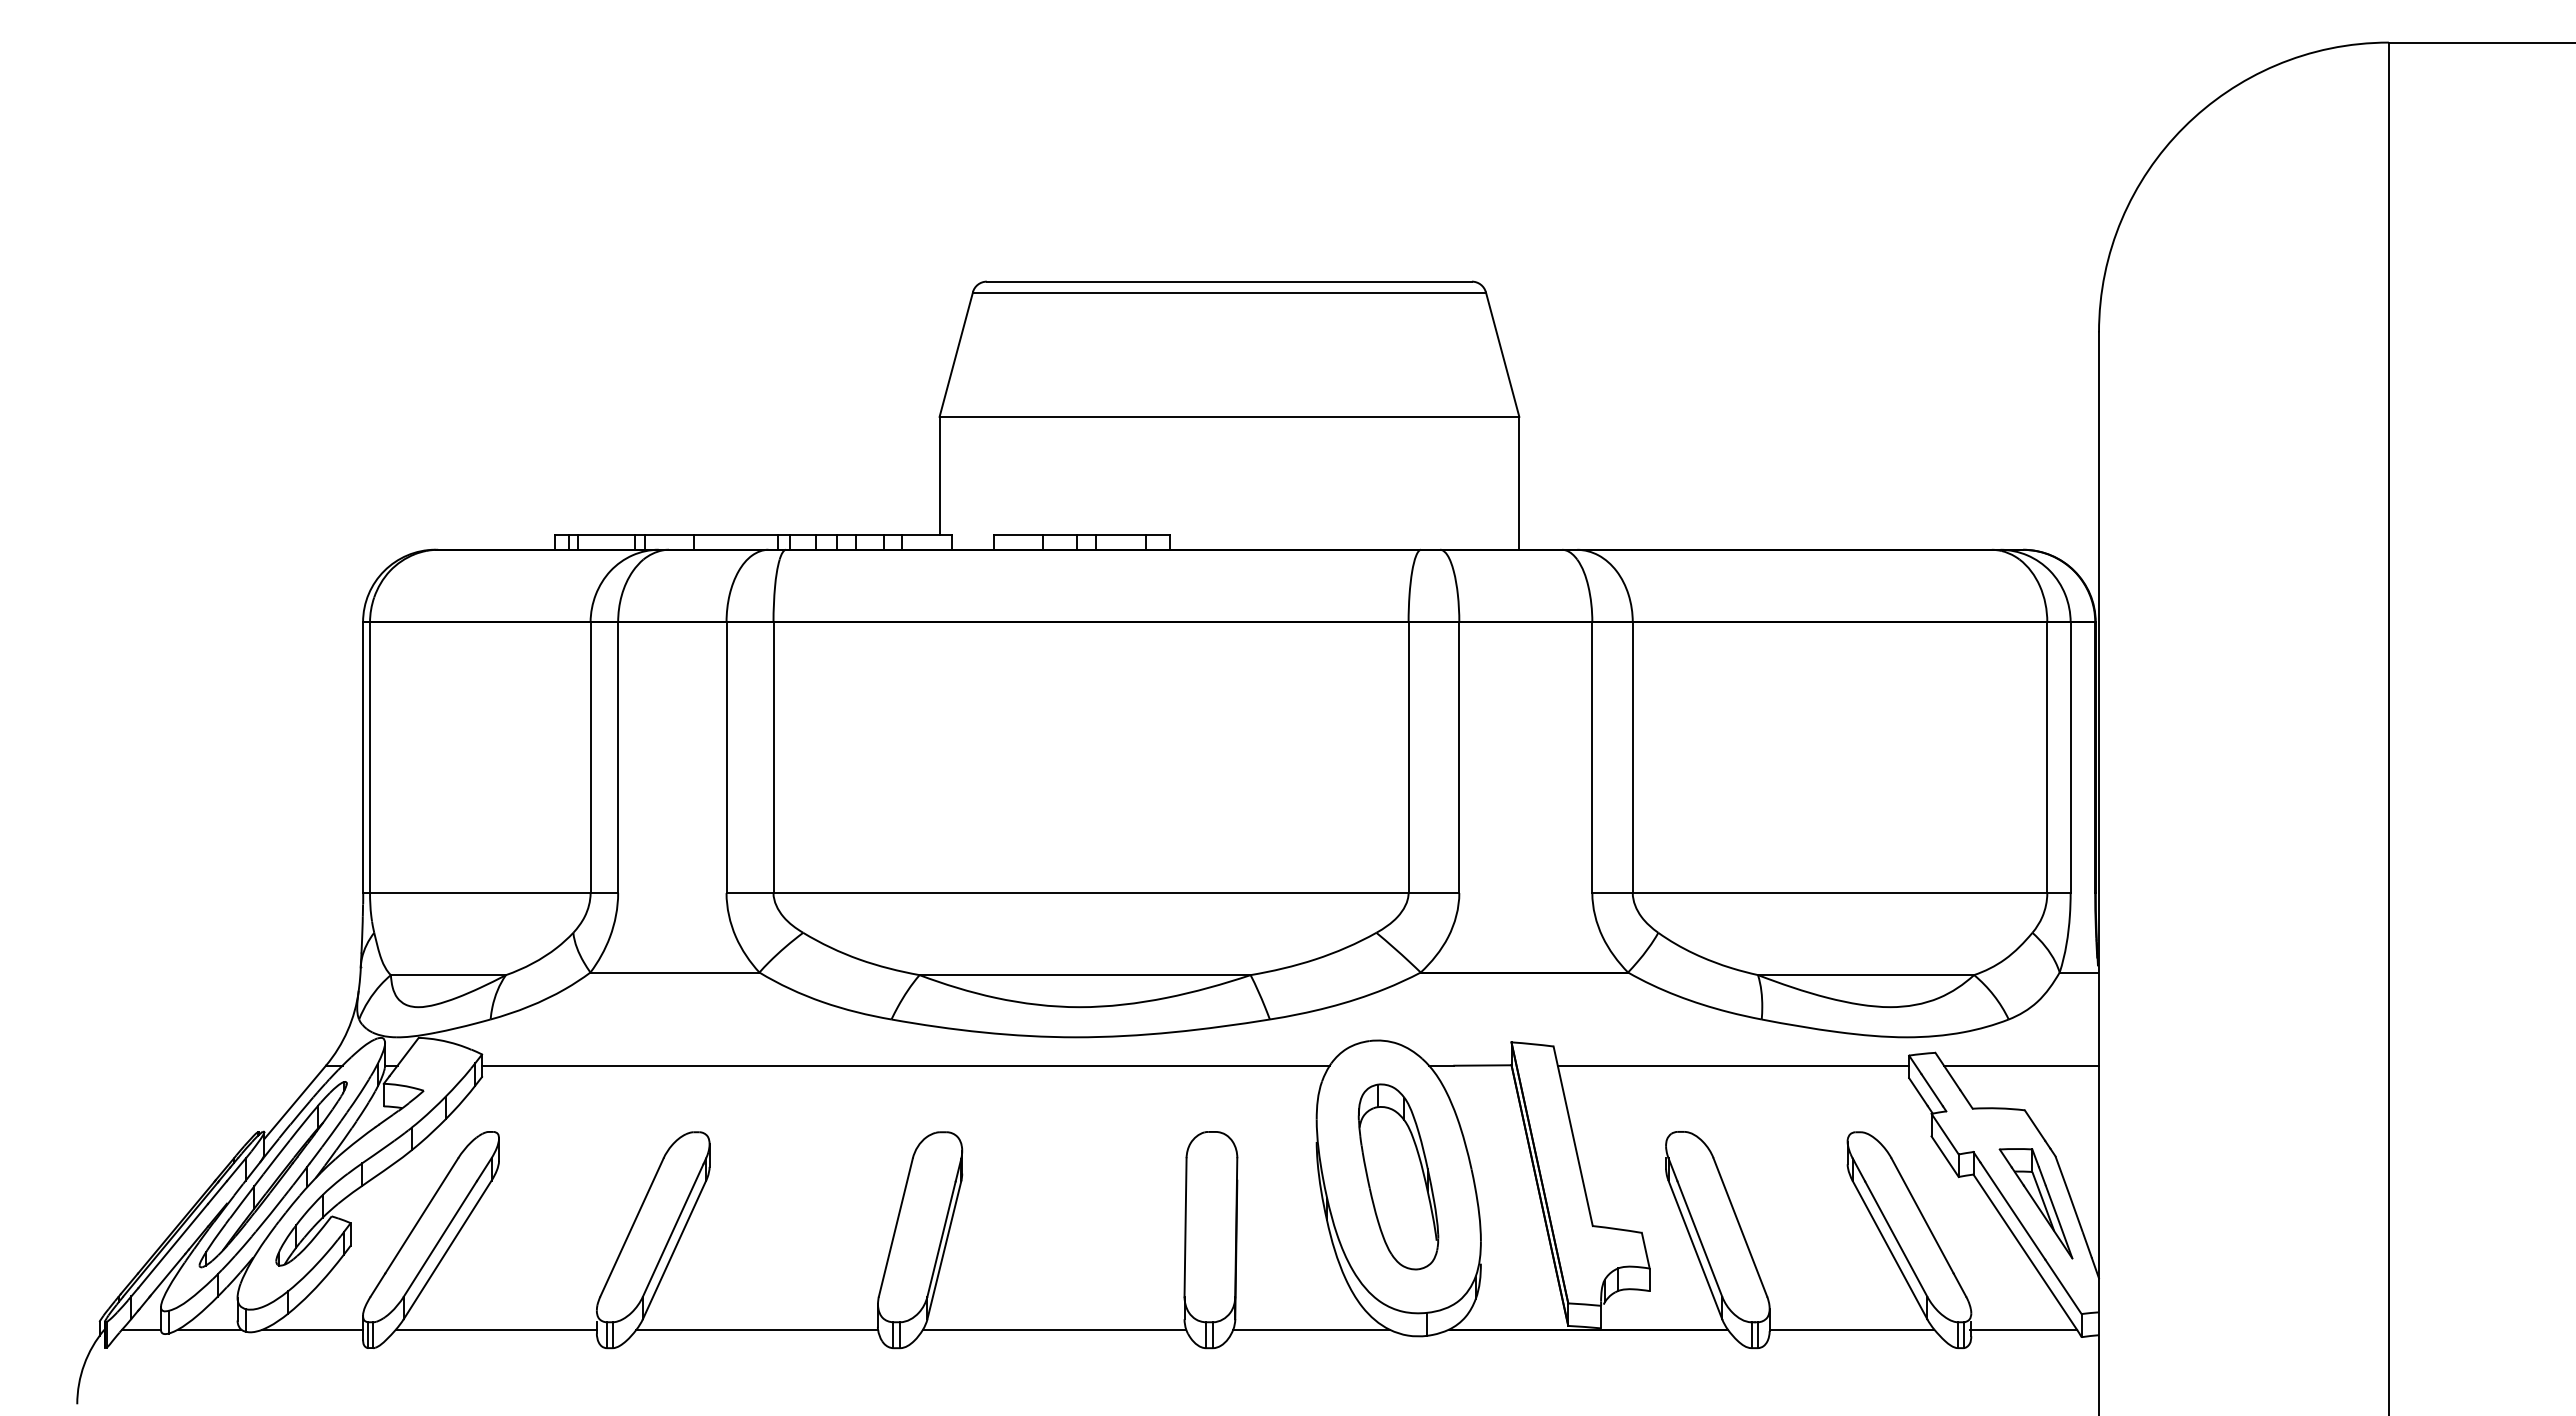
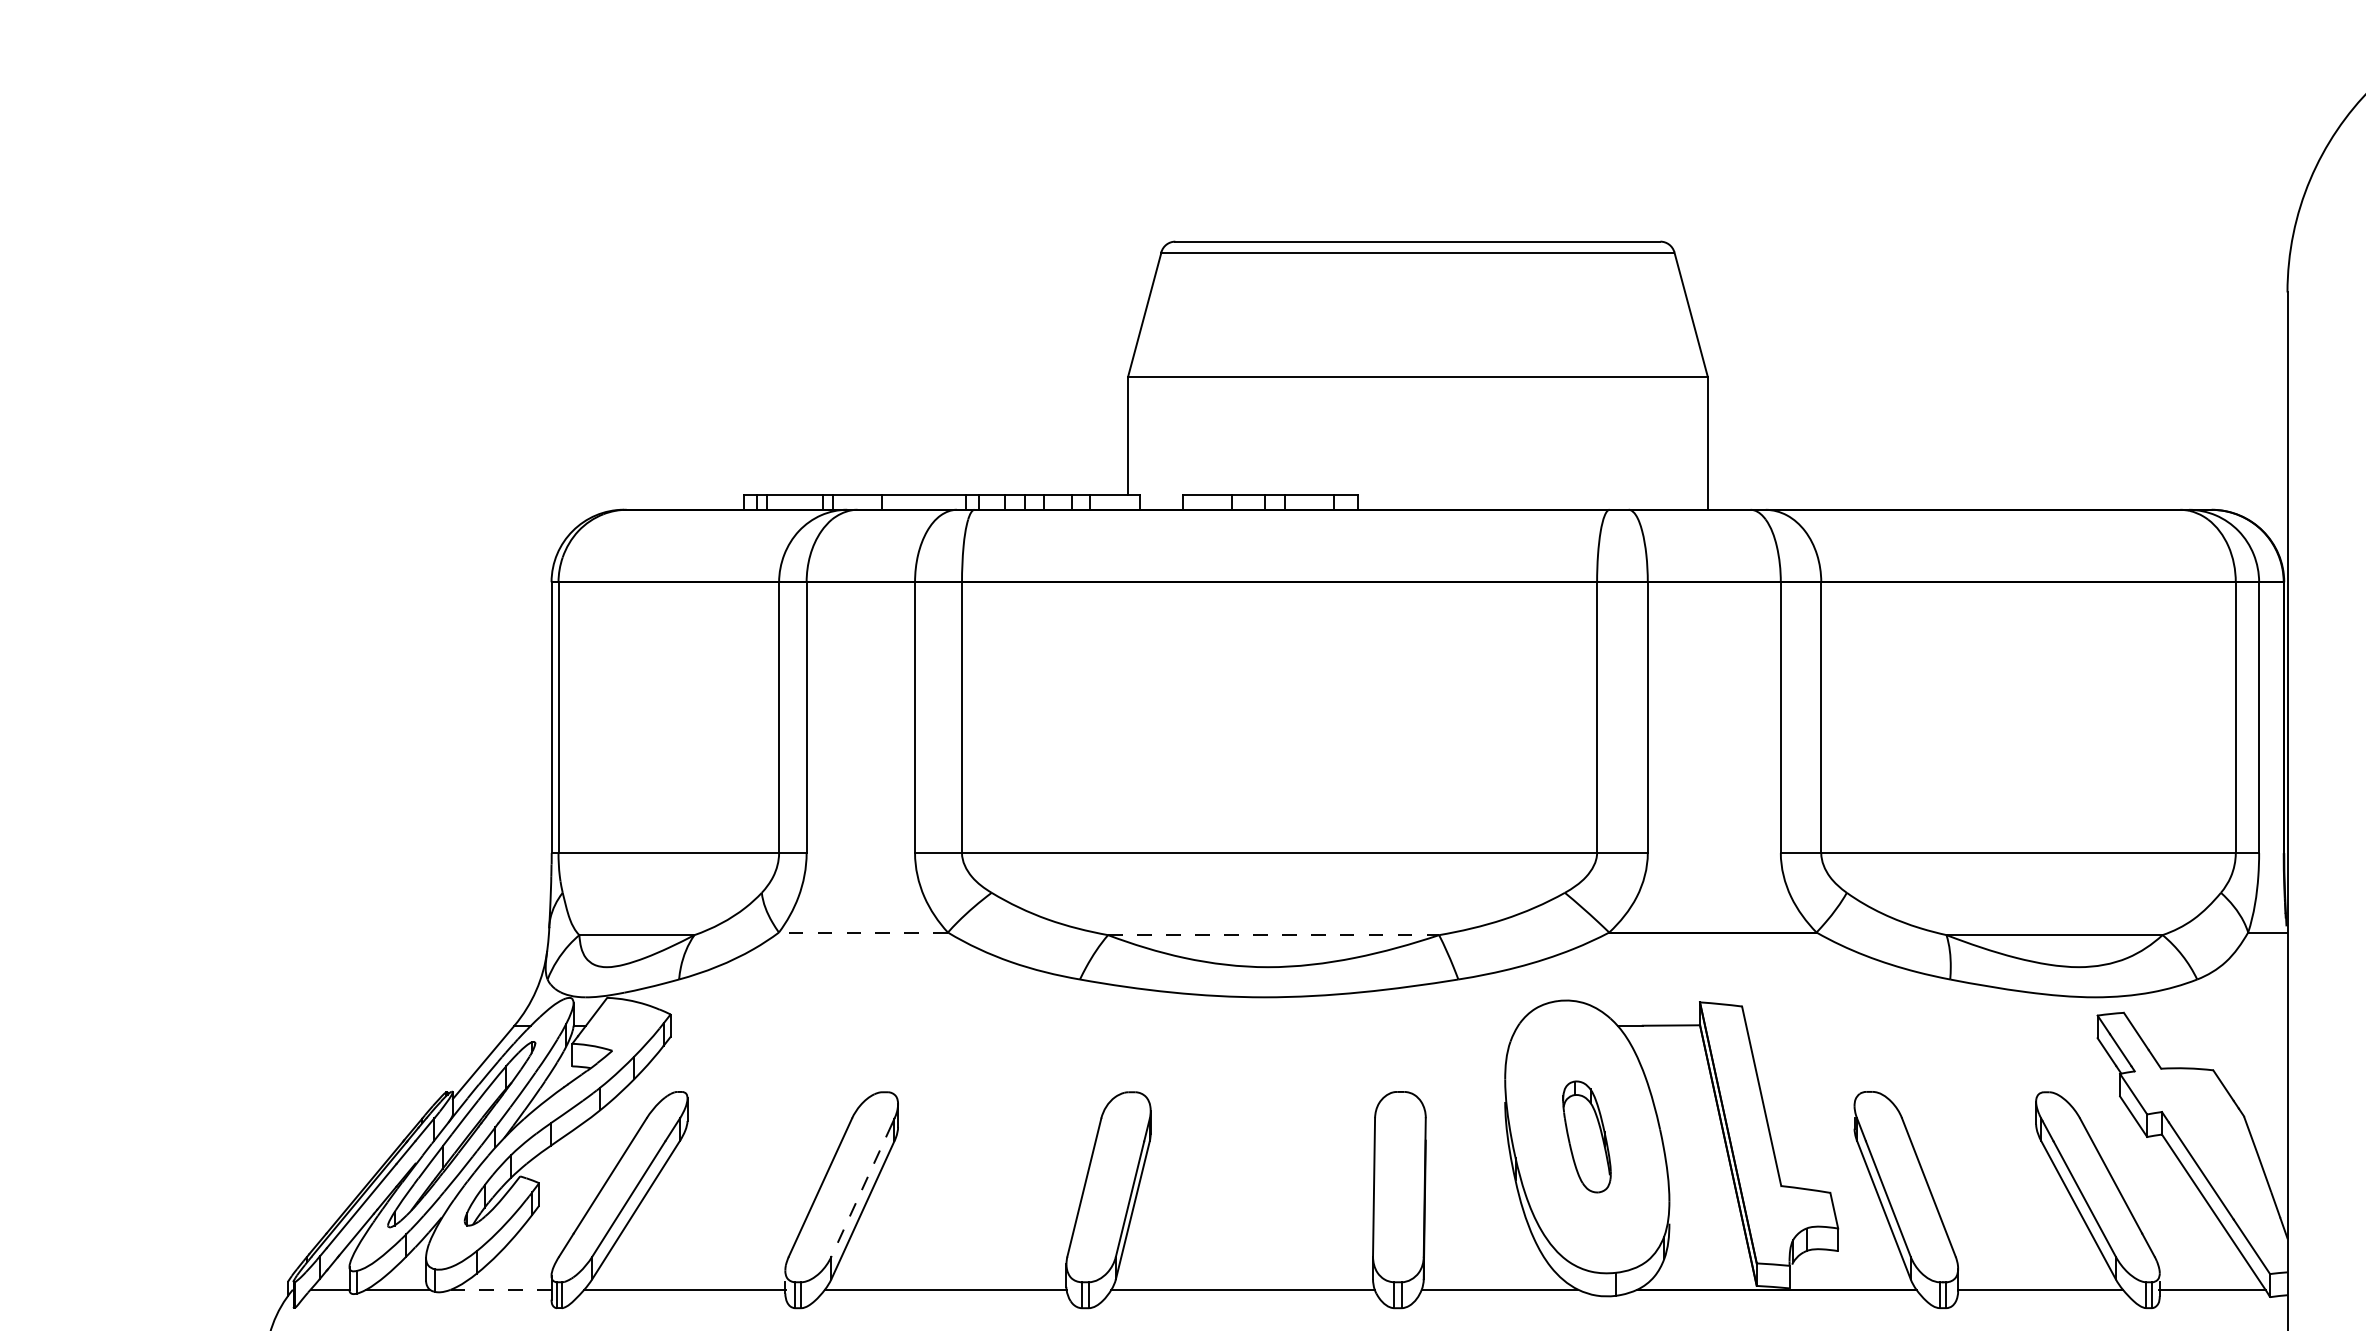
line: (674, 972) -> (862, 932), solid -> dashed
line: (1085, 975) -> (1273, 935), solid -> dashed
line: (905, 1065) -> (1093, 1025), removed
line: (1733, 1065) -> (1921, 1025), removed
line: (2021, 1065) -> (2209, 1025), removed
part: (1398, 1176) -> (1586, 1136), size x0.6
part: (2035, 1203) -> (2223, 1163), removed
line: (673, 1230) -> (861, 1190), solid -> dashed
line: (312, 1329) -> (500, 1289), solid -> dashed

